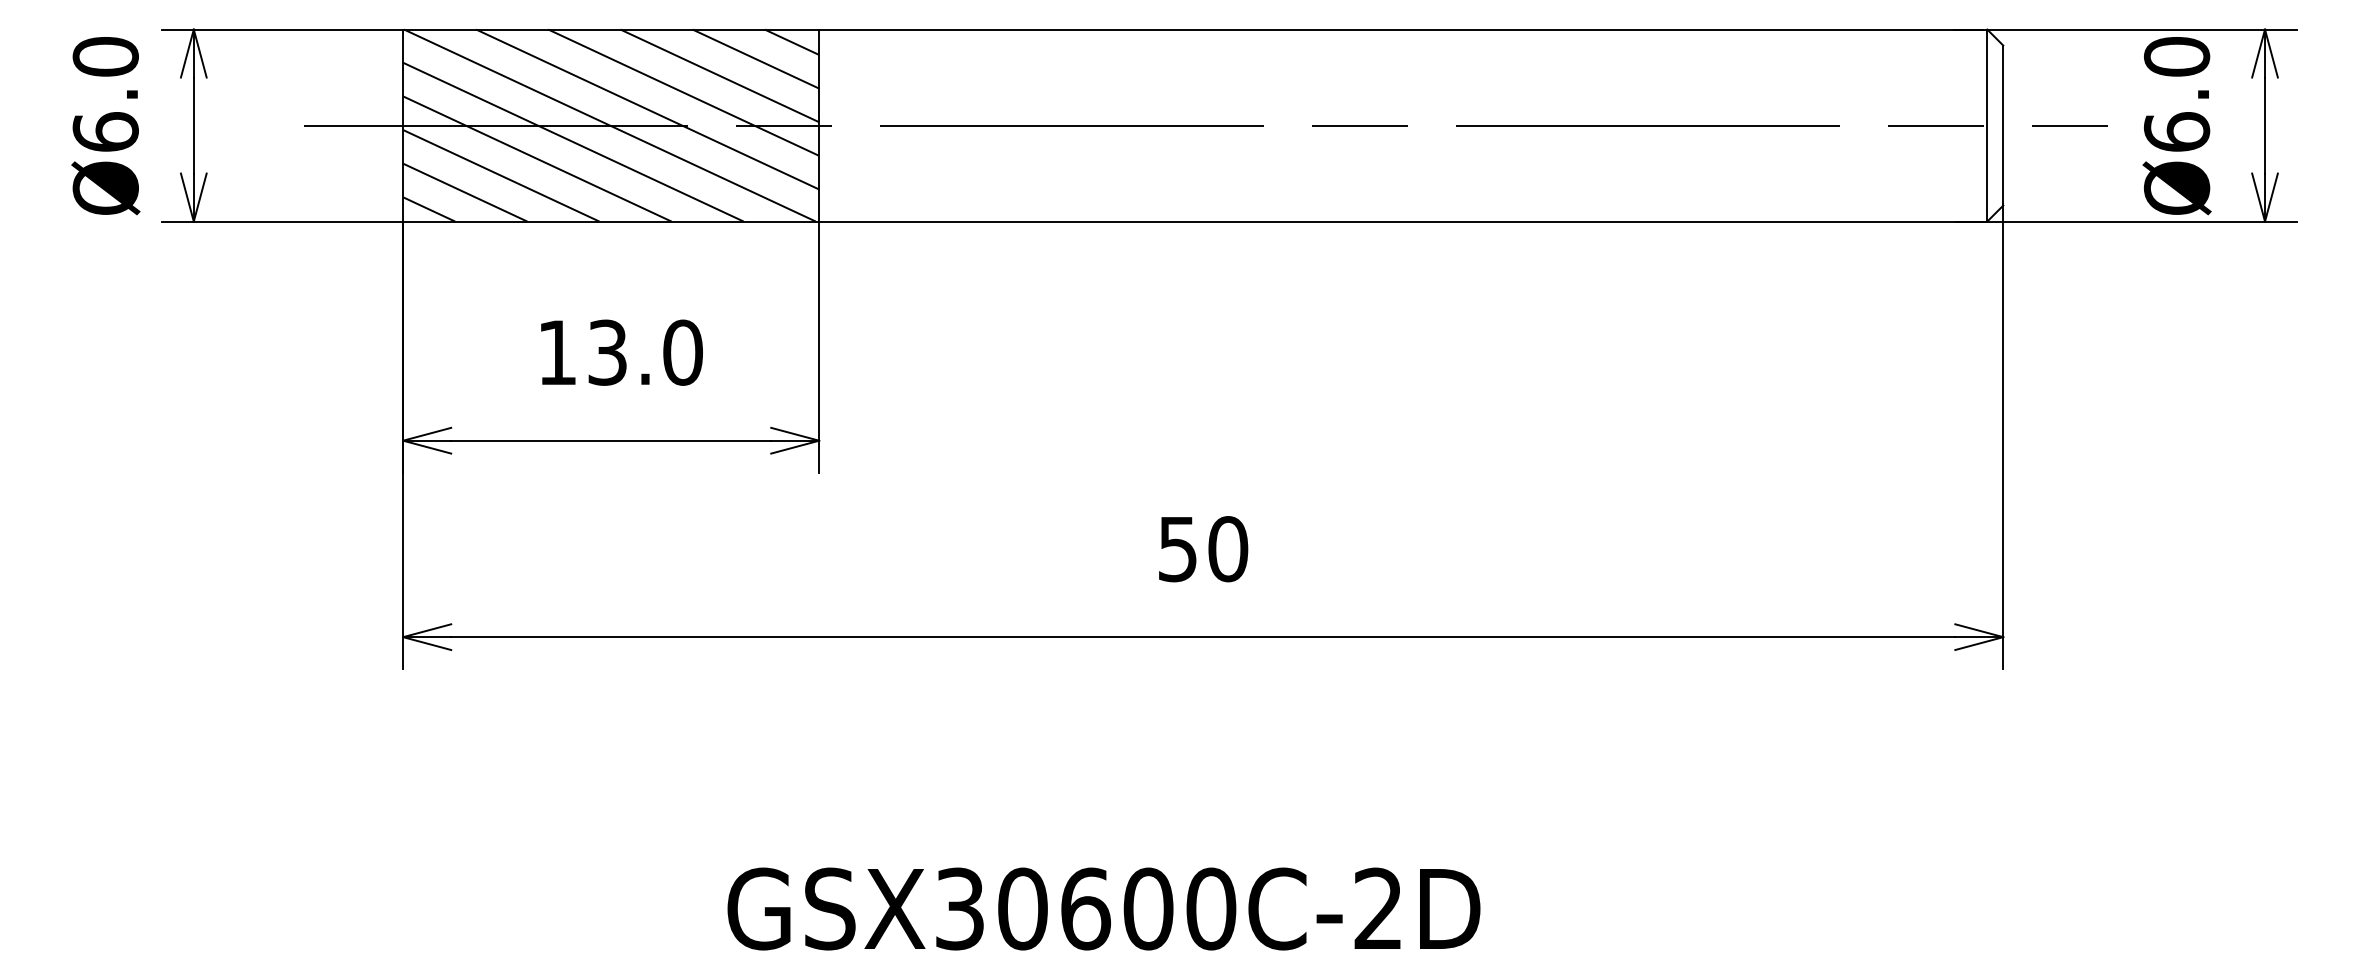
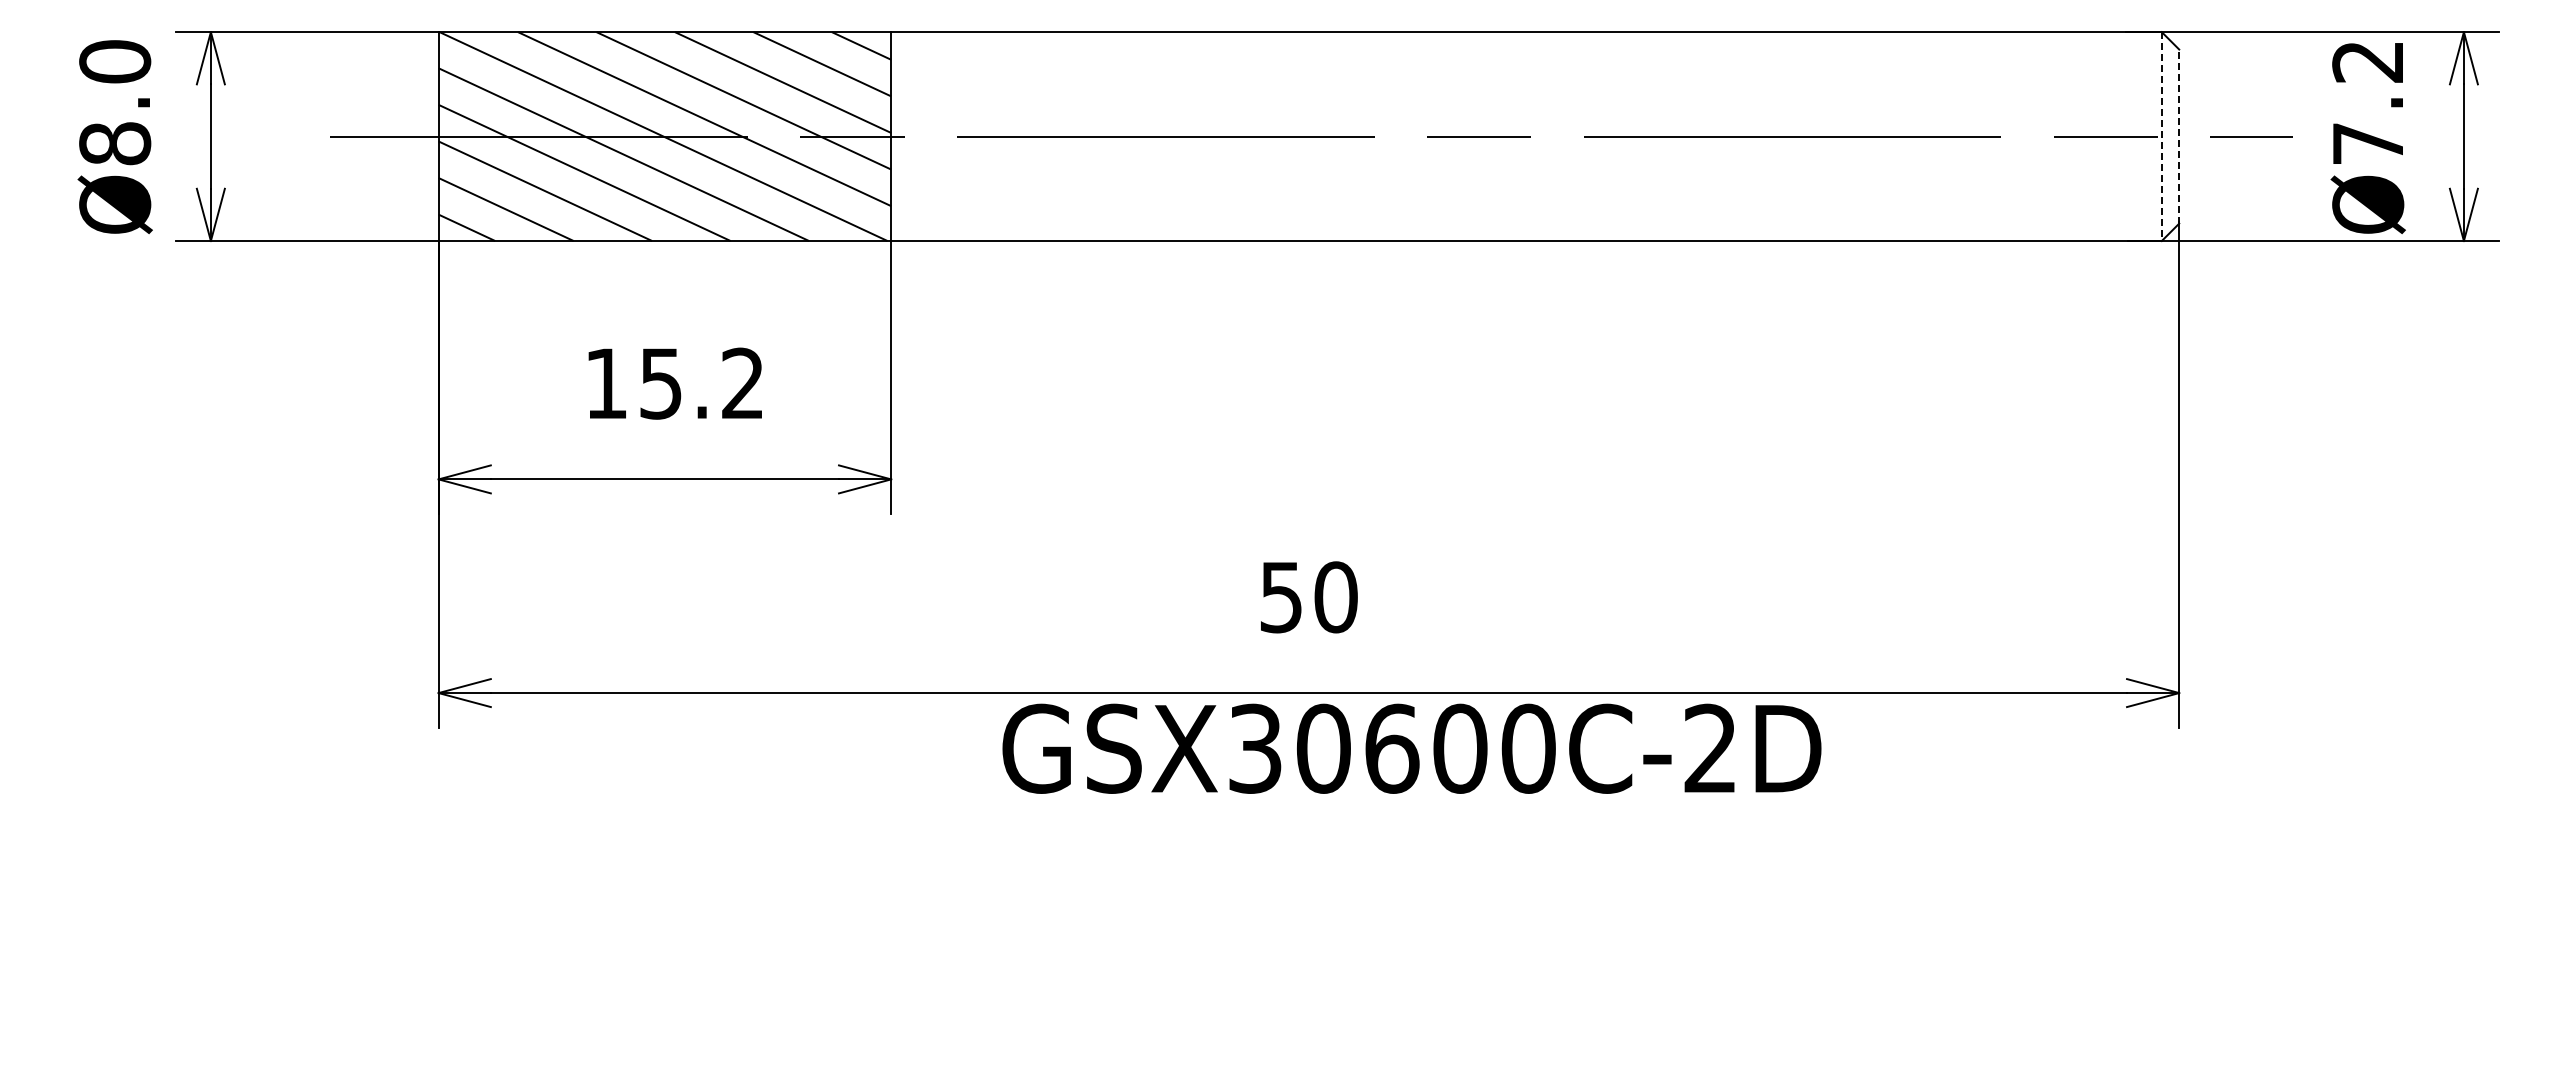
text: (2177, 94) -> (2368, 102), Ø6.0 -> Ø7.2
line: (2003, 125) -> (2179, 136), solid -> dashed
line: (1987, 126) -> (2161, 137), solid -> dashed
text: (106, 131) -> (115, 143), Ø6.0 -> Ø8.0
text: (645, 352) -> (702, 383), 13.0 -> 15.2
text: (1103, 908) -> (1411, 748), moved

